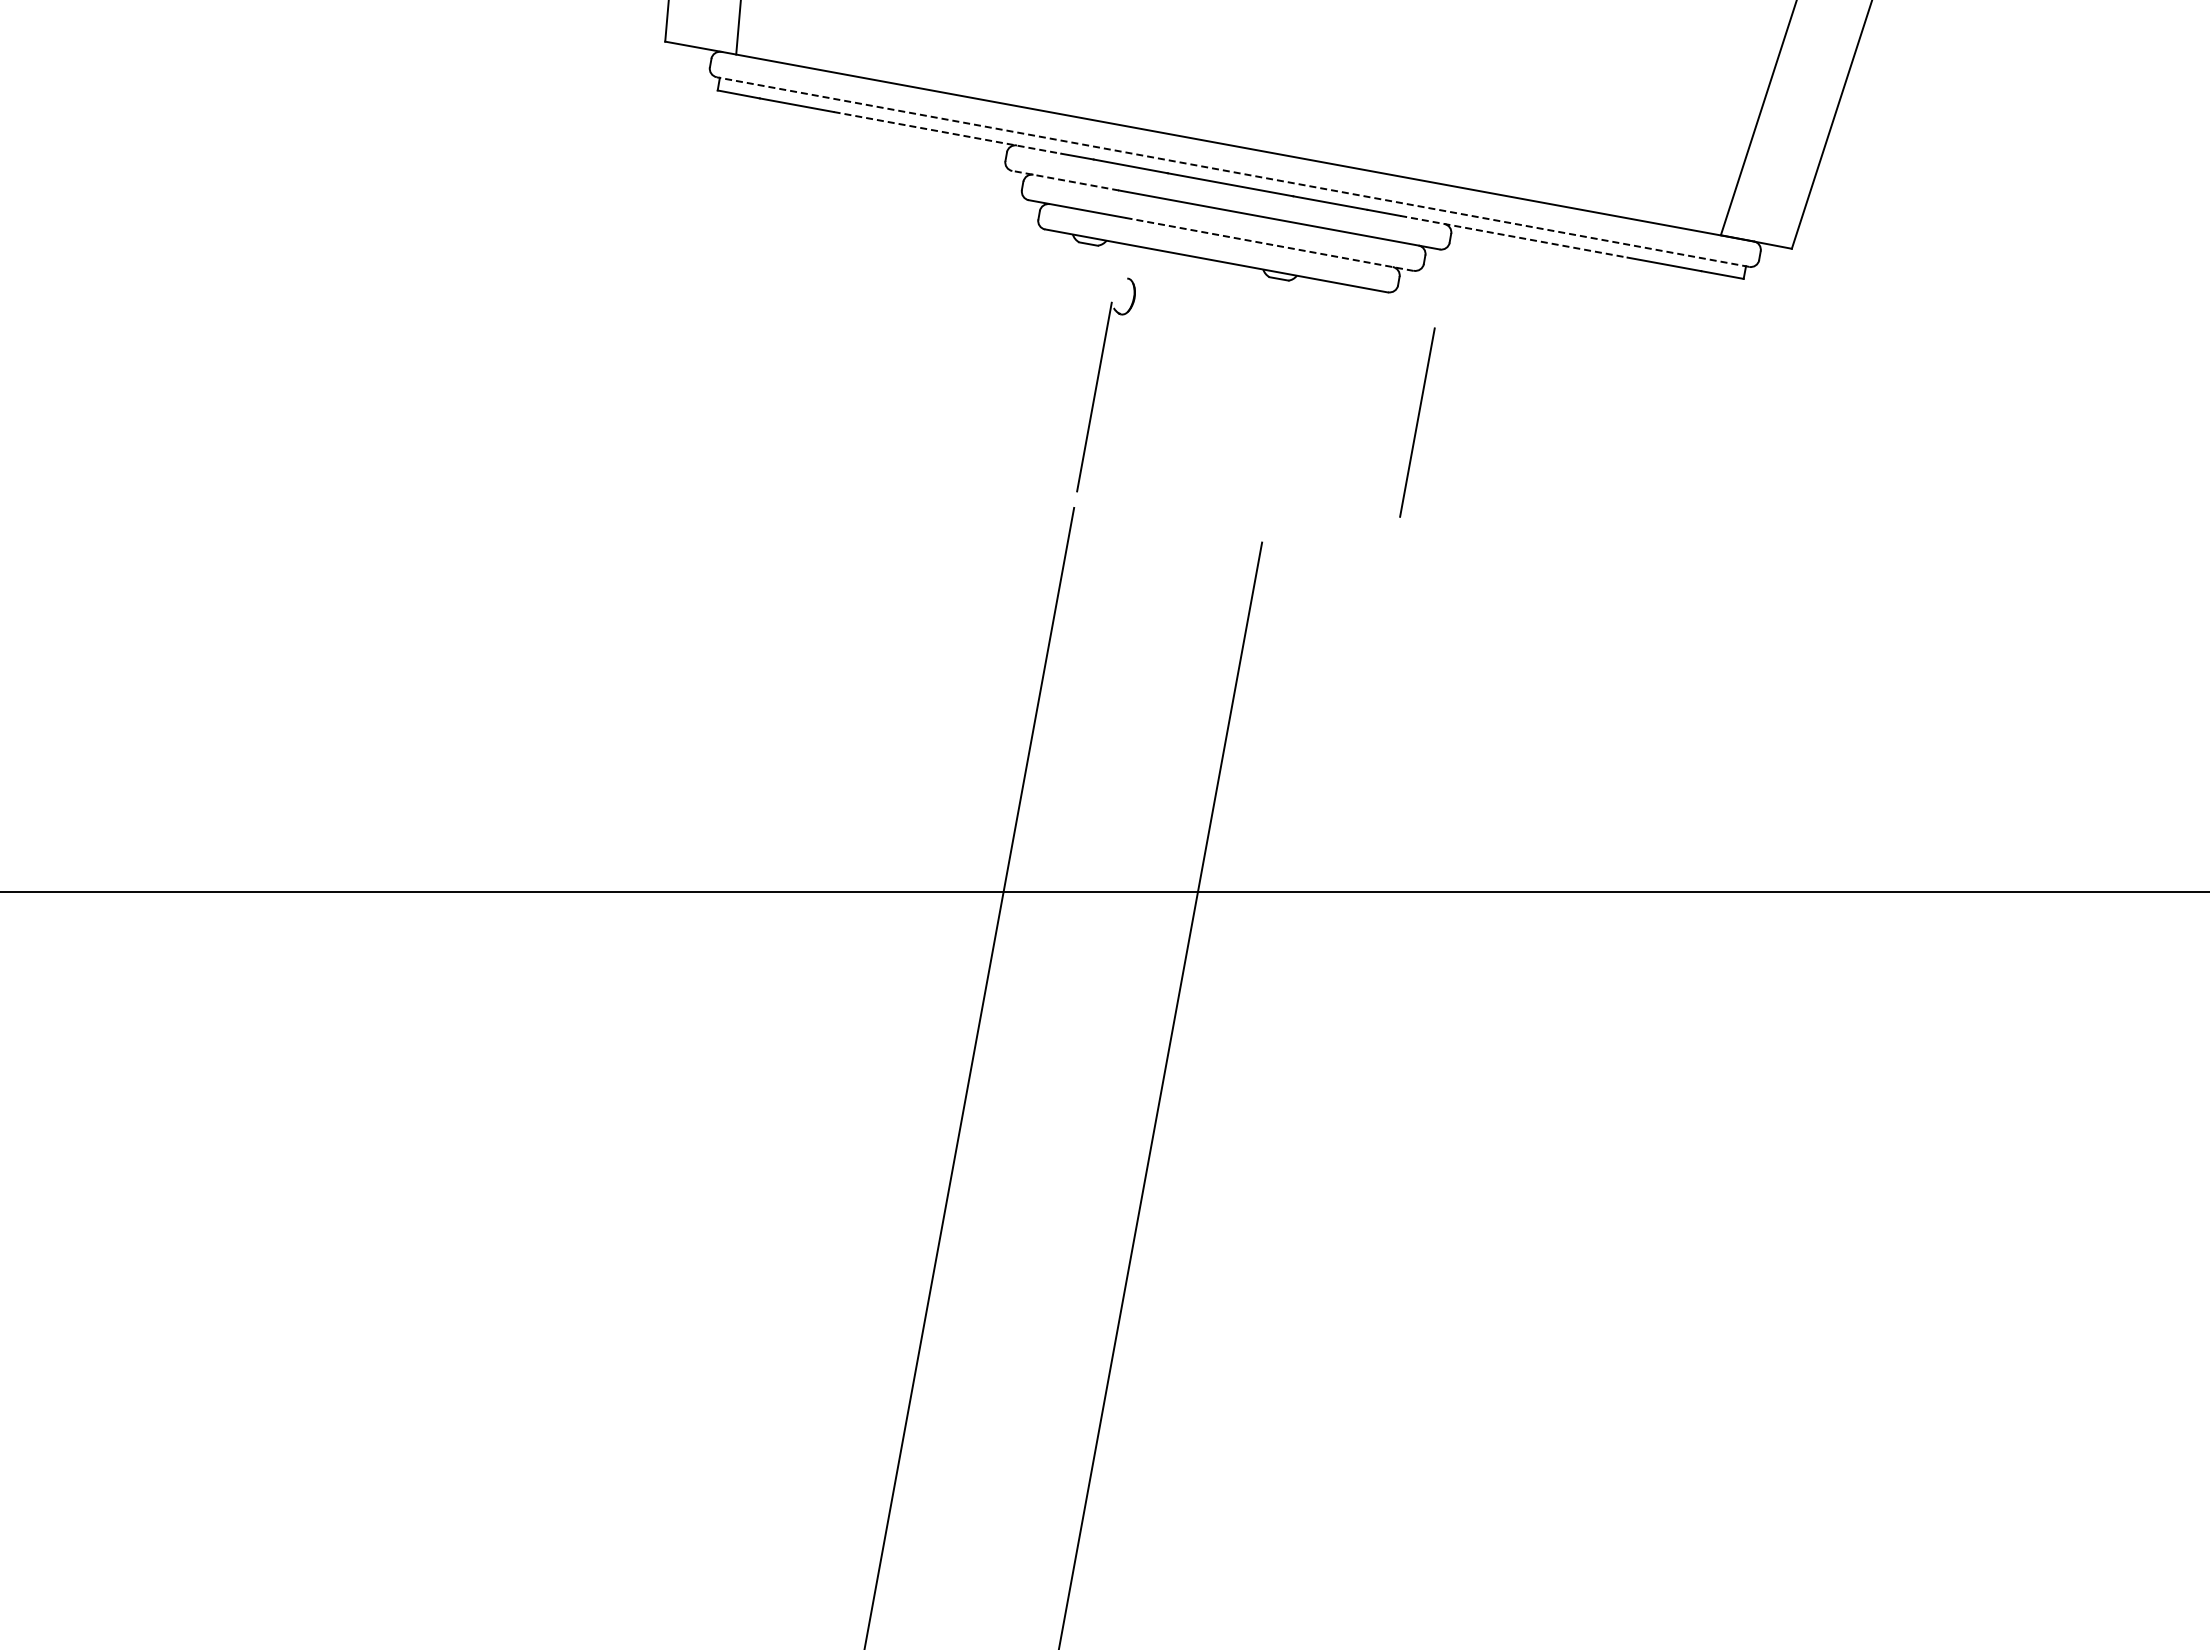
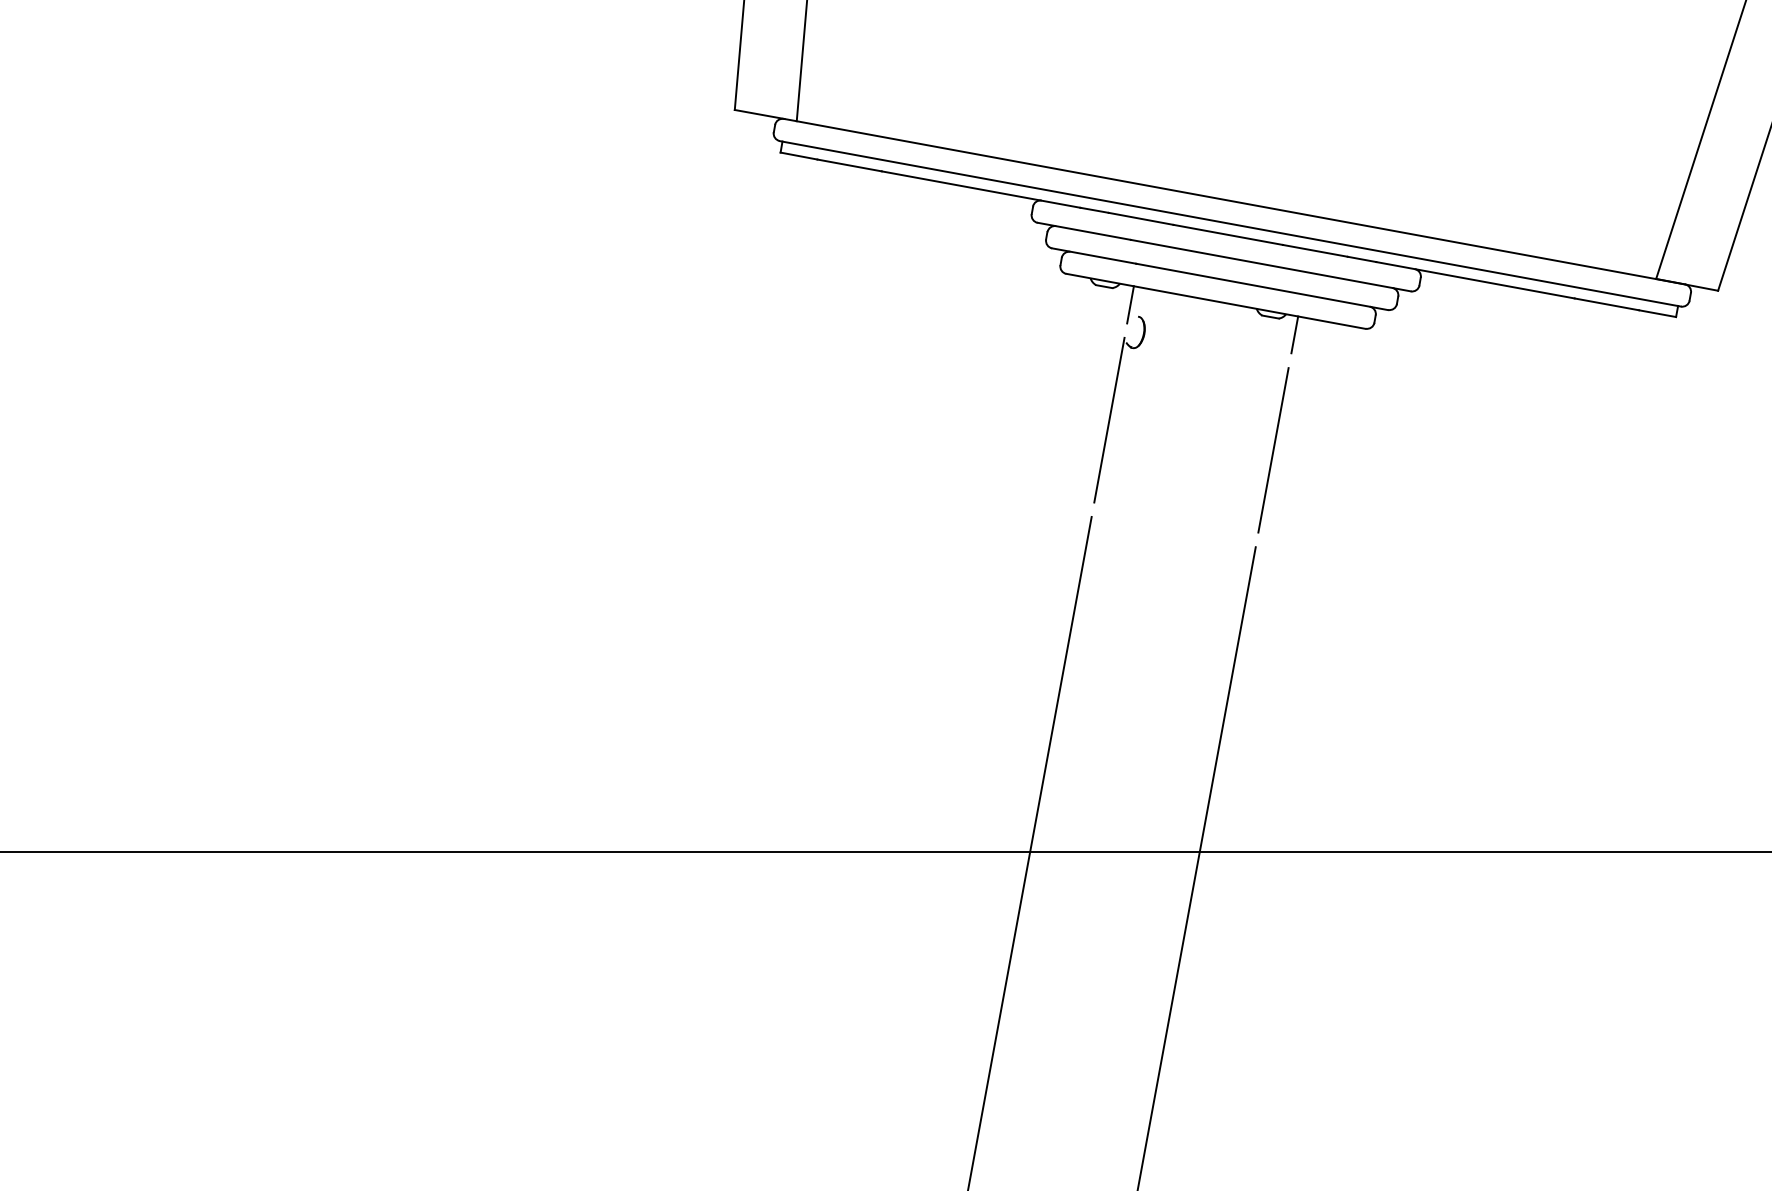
line: (947, 132) -> (981, 189), dashed -> solid
line: (1232, 172) -> (1229, 224), dashed -> solid
line: (1065, 180) -> (1084, 231), dashed -> solid
line: (1513, 236) -> (1475, 280), dashed -> solid
line: (1269, 244) -> (1262, 287), dashed -> solid
line: (1118, 264) -> (1130, 304), added
line: (1306, 299) -> (1294, 335), added
line: (1417, 422) -> (1273, 450), moved

